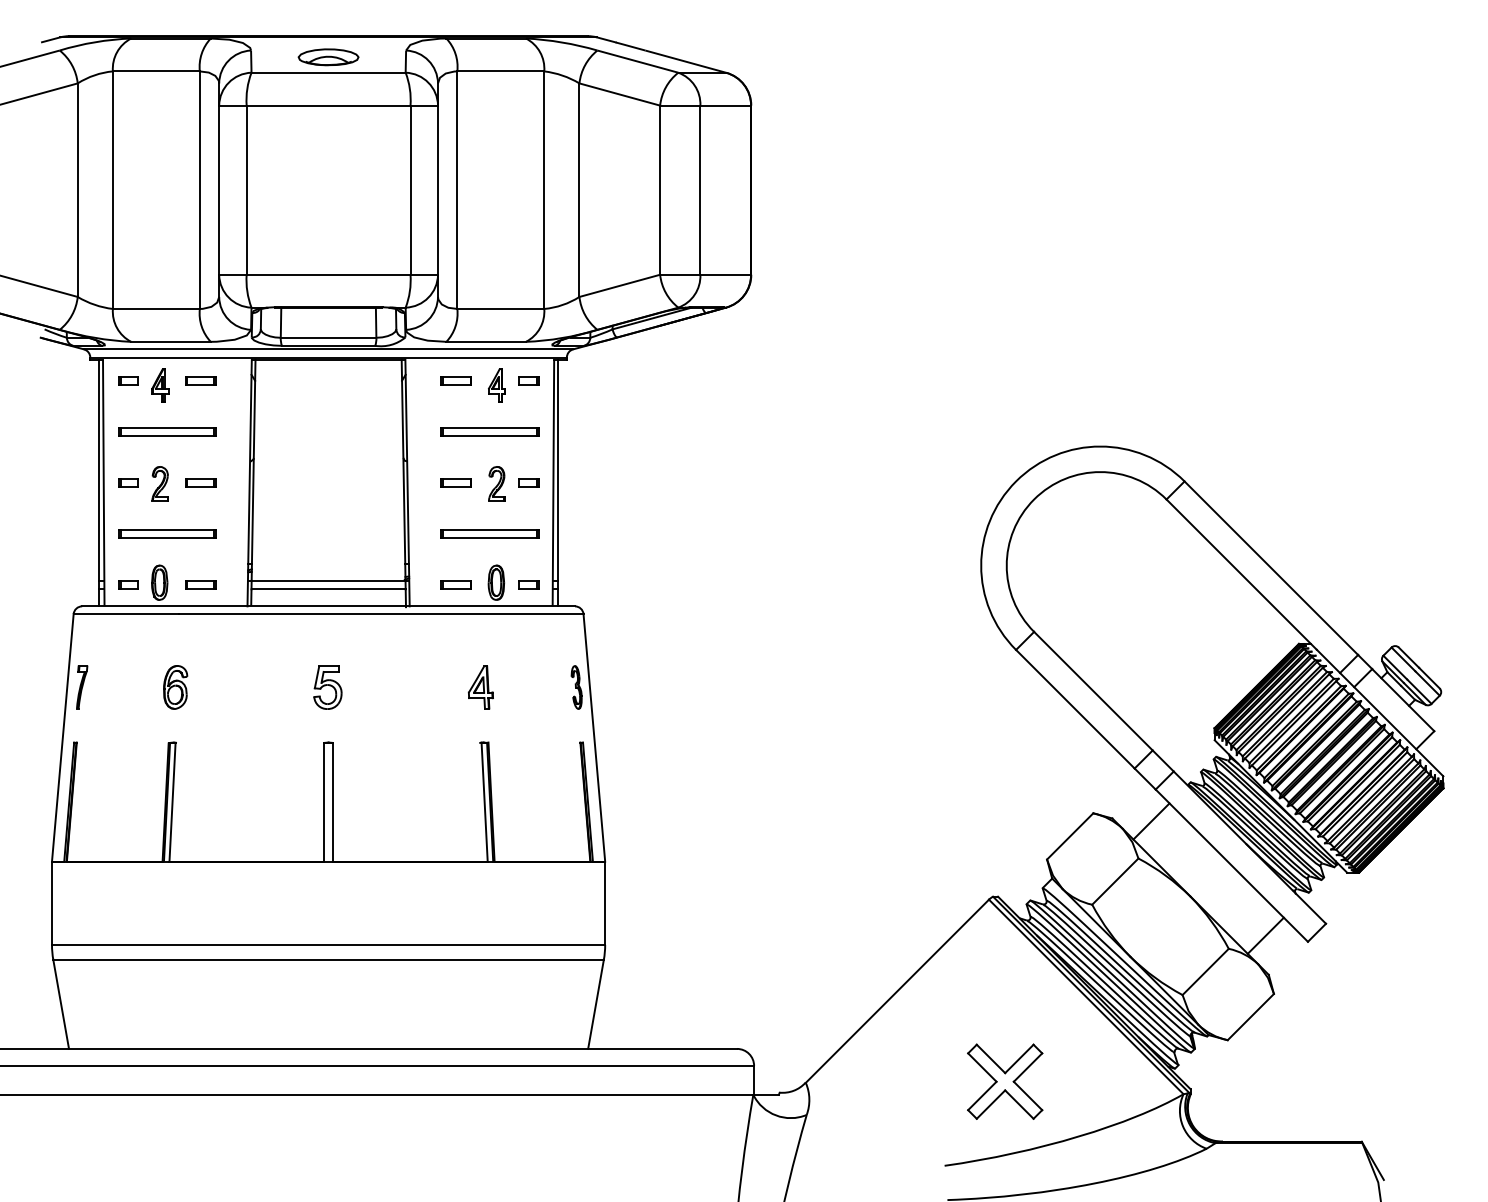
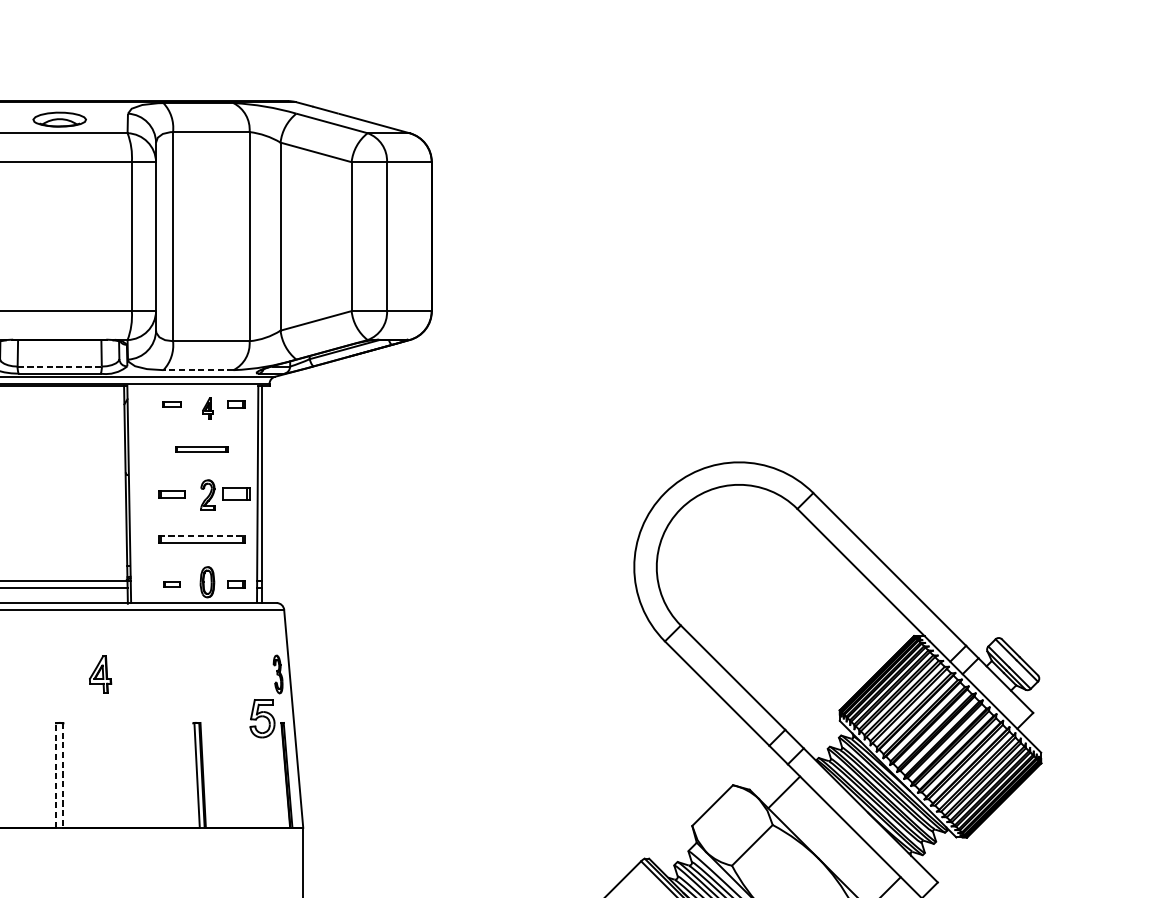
line: (328, 337) -> (59, 366), solid -> dashed
line: (486, 341) -> (198, 369), solid -> dashed
part: (455, 380) -> (171, 404), size x0.7
part: (496, 385) -> (207, 408), size x0.7
part: (489, 431) -> (201, 449), size x0.6
part: (528, 482) -> (235, 493), size x1.6
line: (489, 529) -> (201, 535), solid -> dashed
part: (455, 584) -> (171, 583), size x0.6
part: (327, 687) -> (262, 718), moved
part: (480, 687) -> (100, 674), moved
line: (324, 802) -> (56, 775), solid -> dashed
line: (332, 802) -> (63, 775), solid -> dashed

